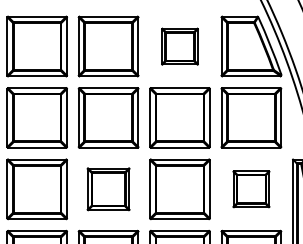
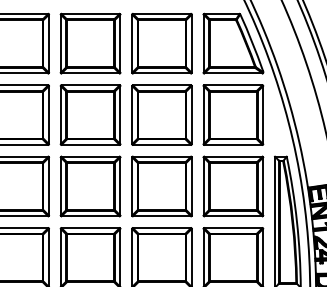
part: (179, 46) -> (161, 43), size x1.67
part: (108, 189) -> (90, 186), size x1.43
part: (251, 189) -> (233, 186), size x1.67

